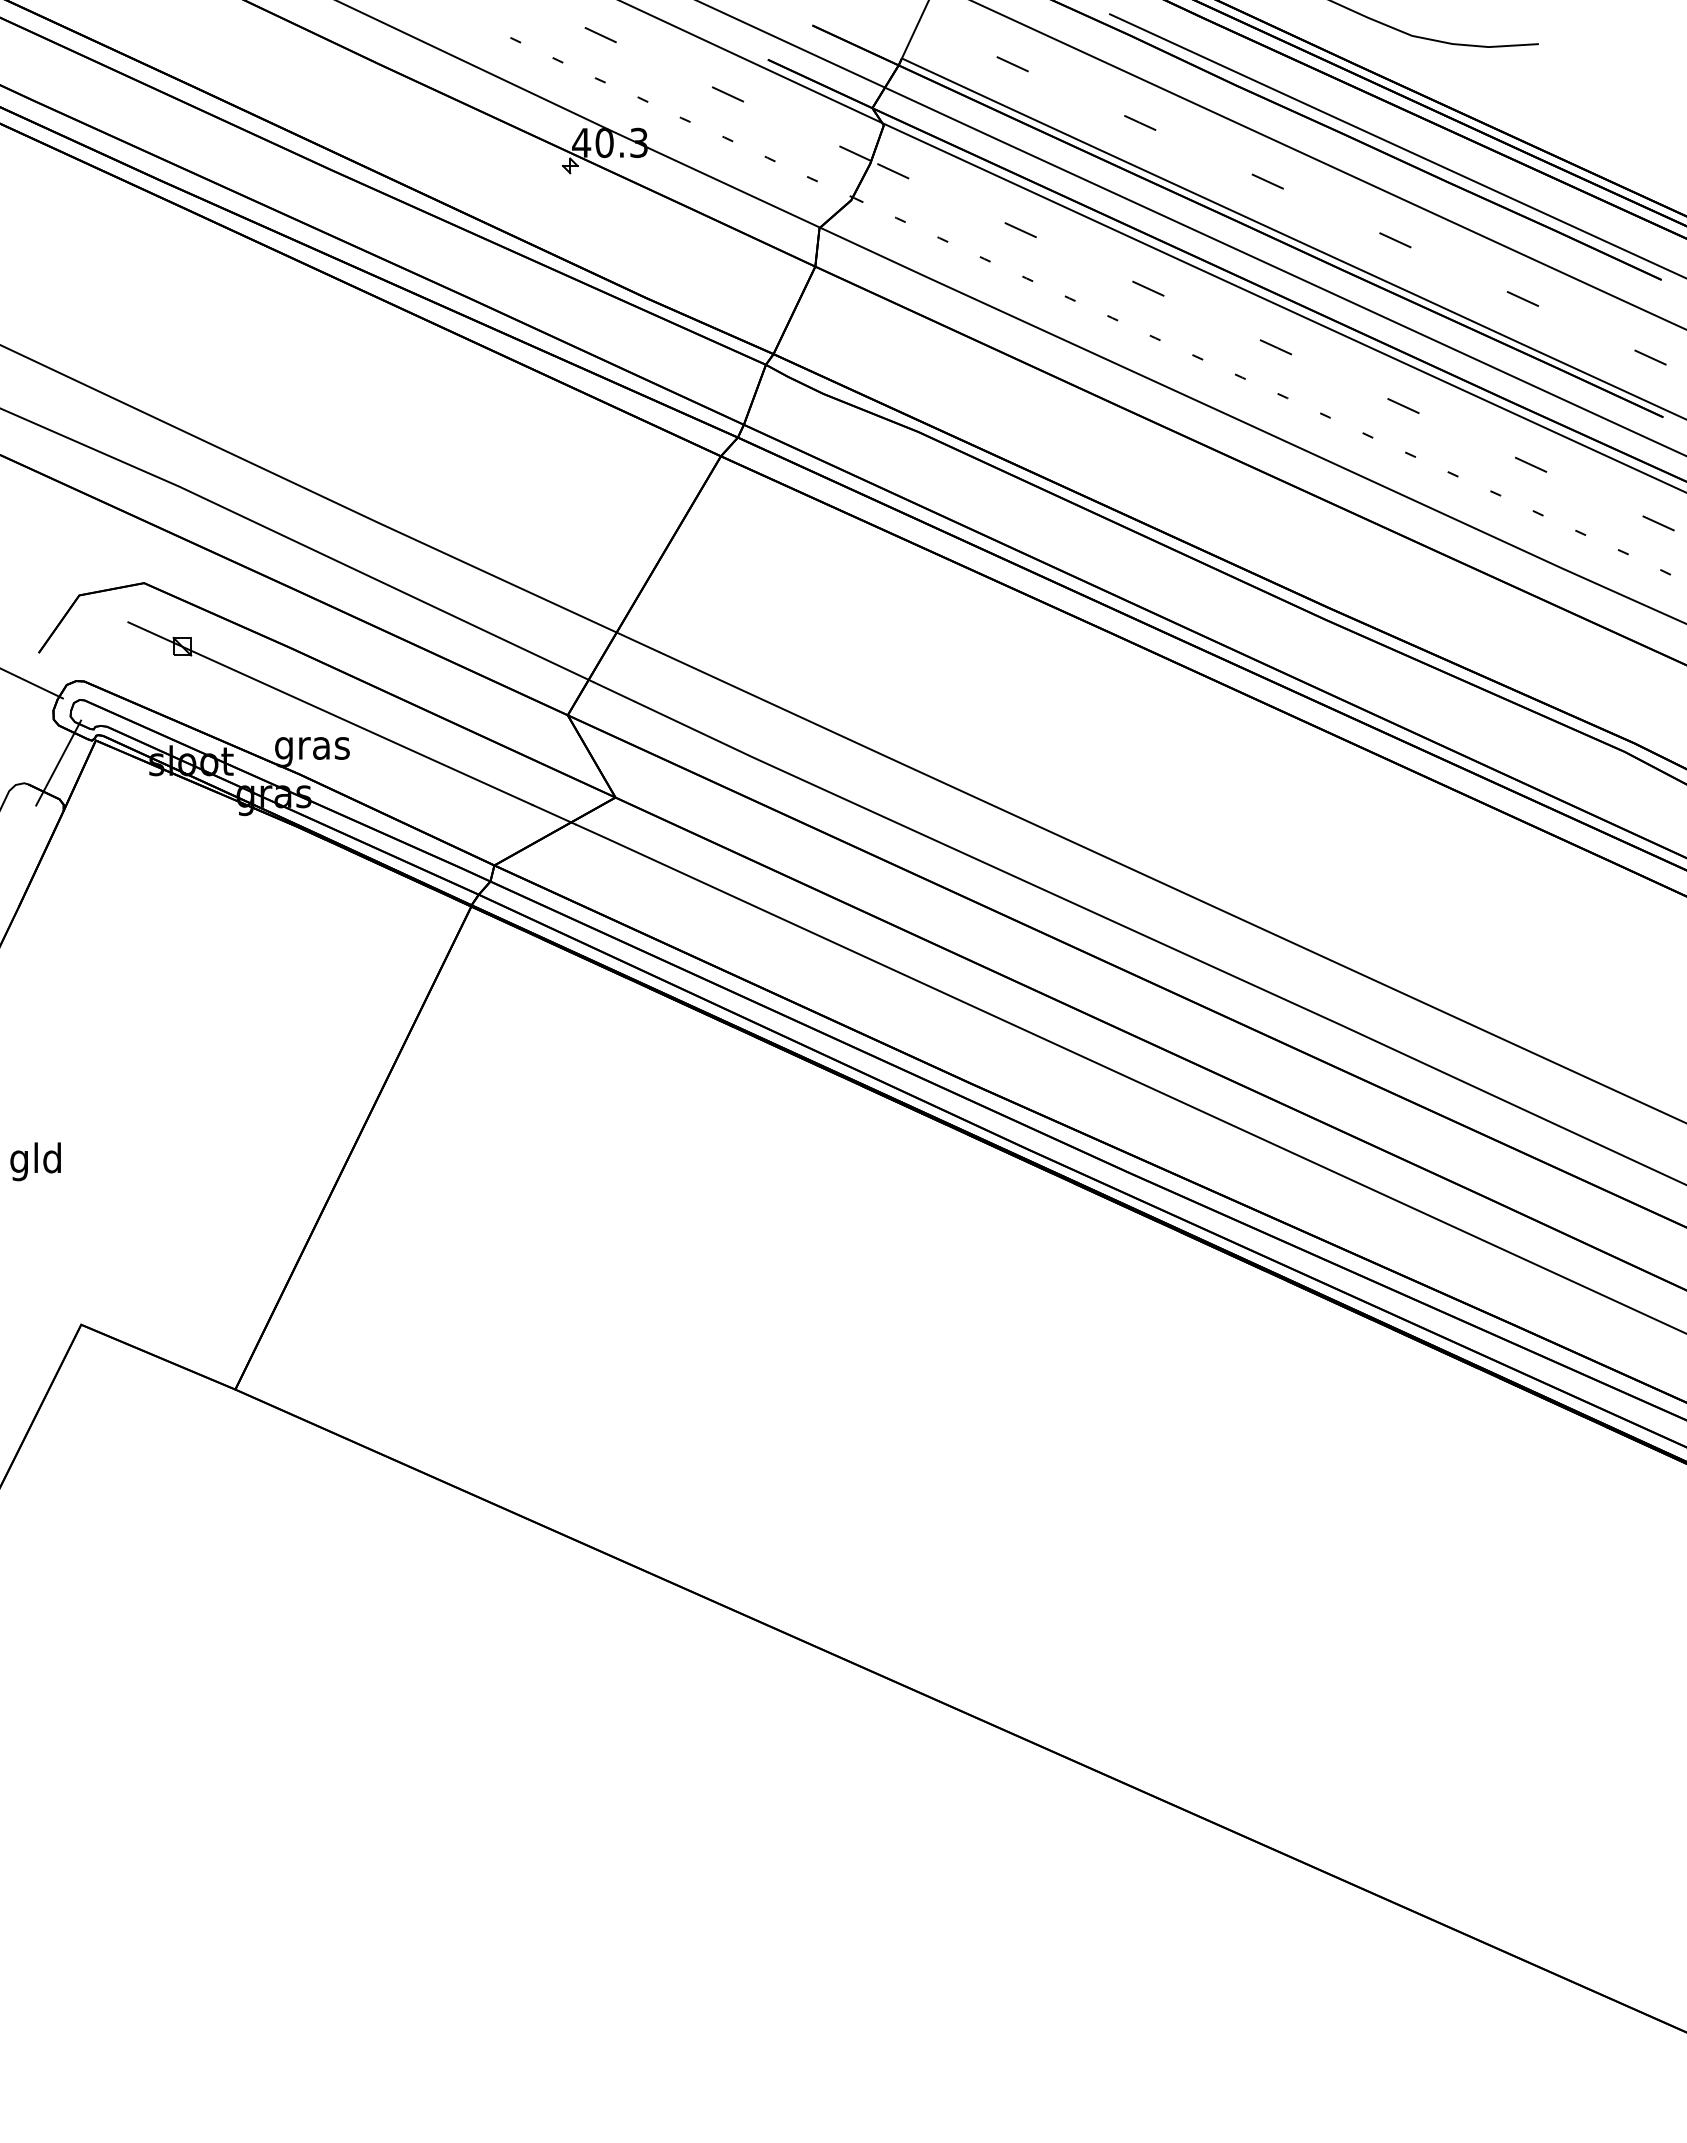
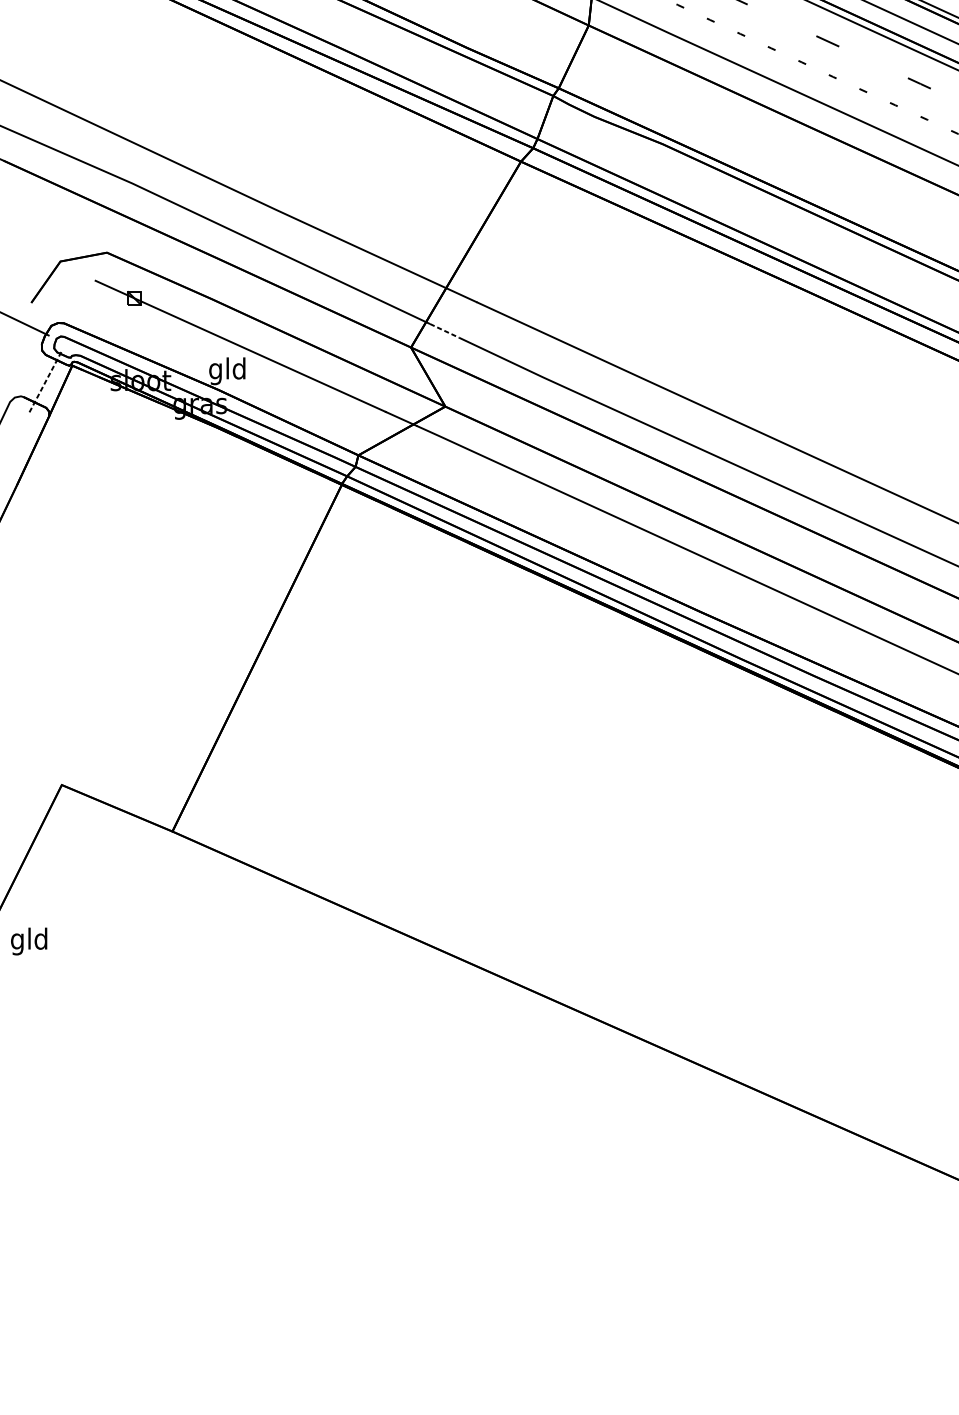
line: (614, 692) -> (444, 331), solid -> dashed
text: (312, 748) -> (227, 371), gras -> gld
line: (58, 762) -> (45, 381), solid -> dashed
text: (35, 1161) -> (29, 941), moved

